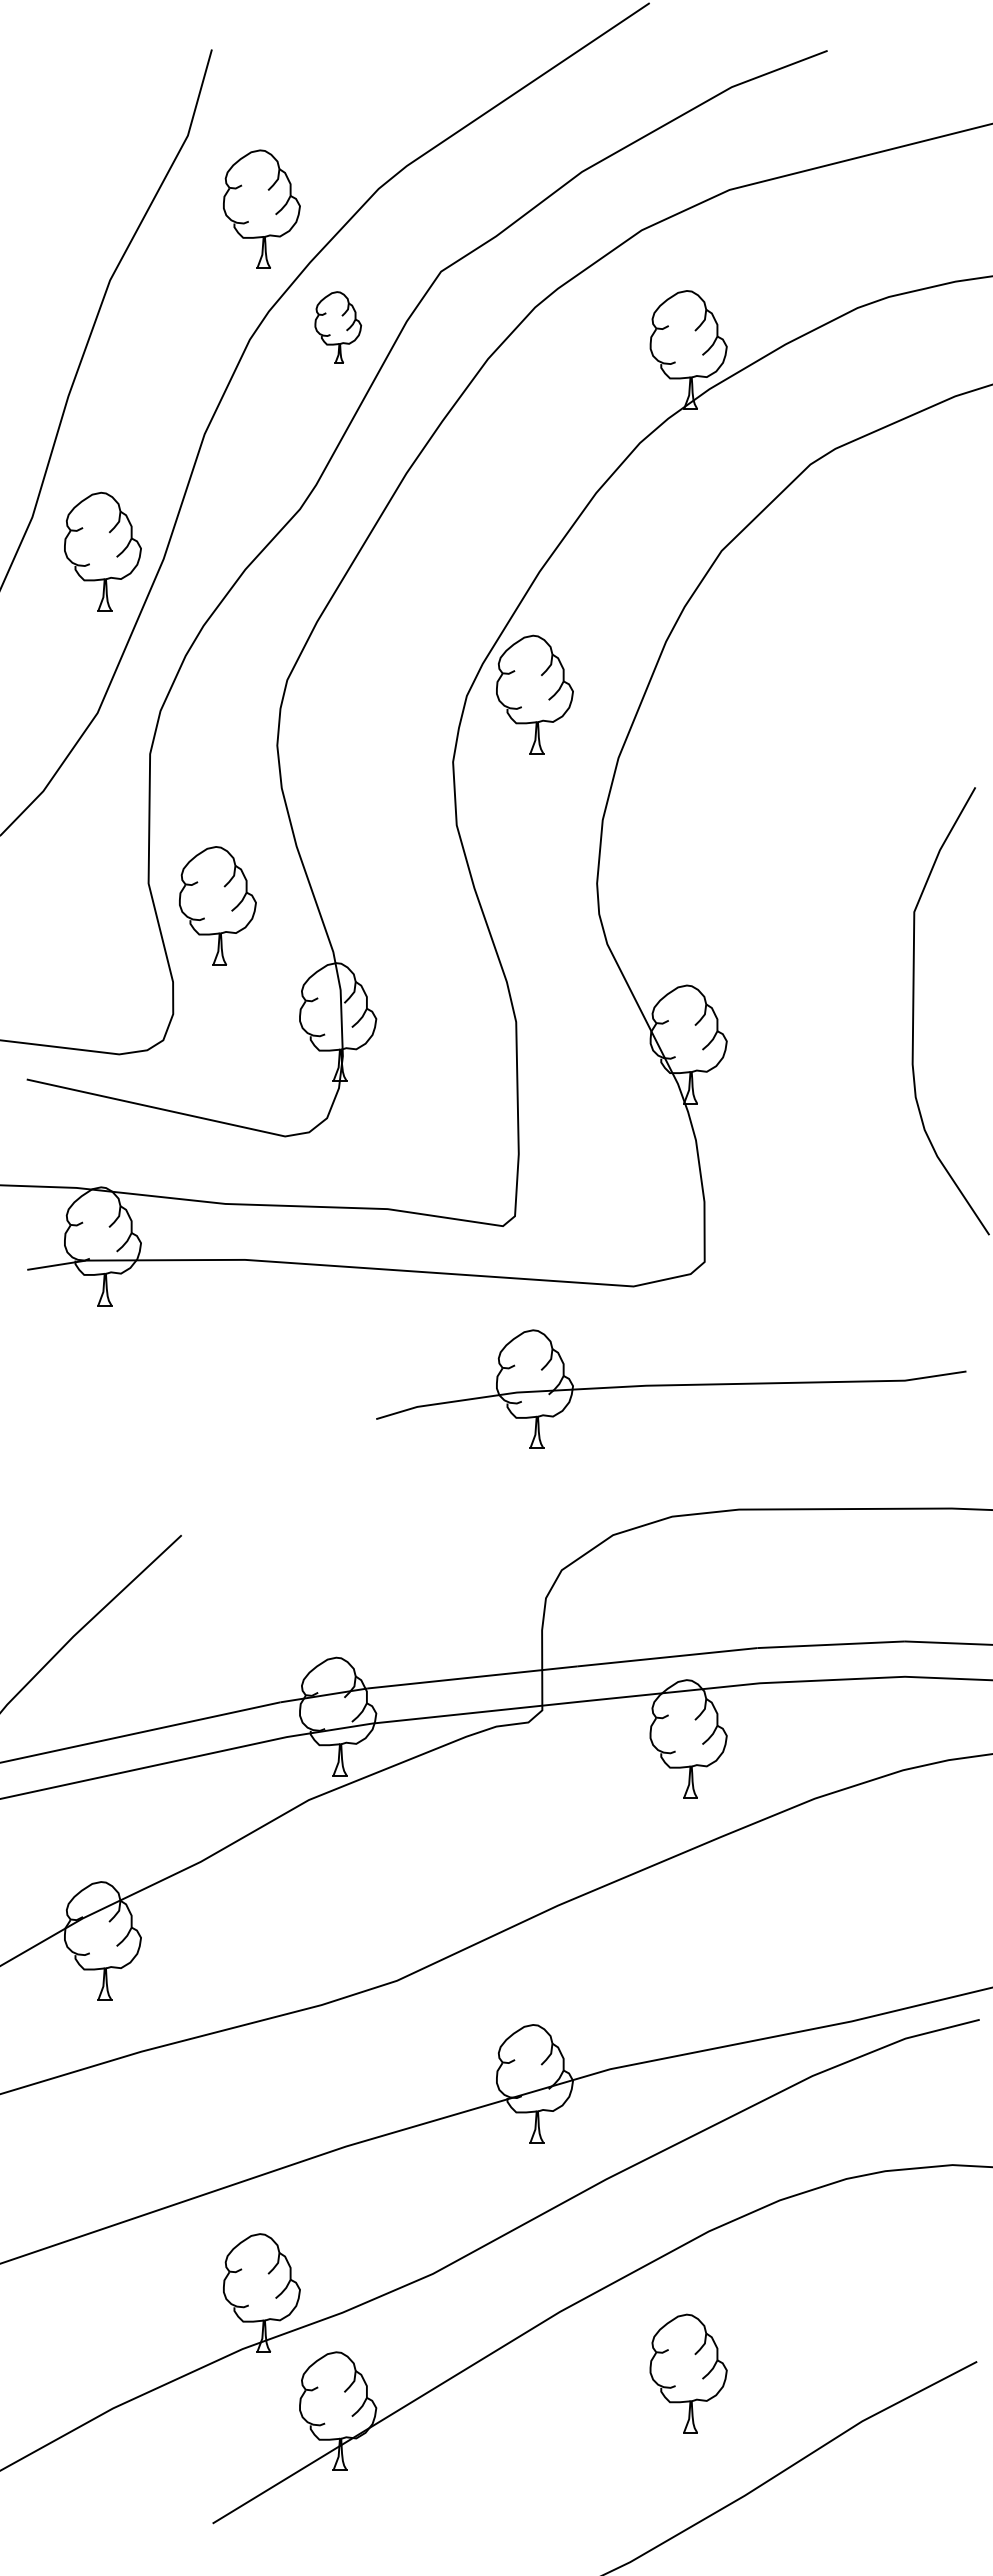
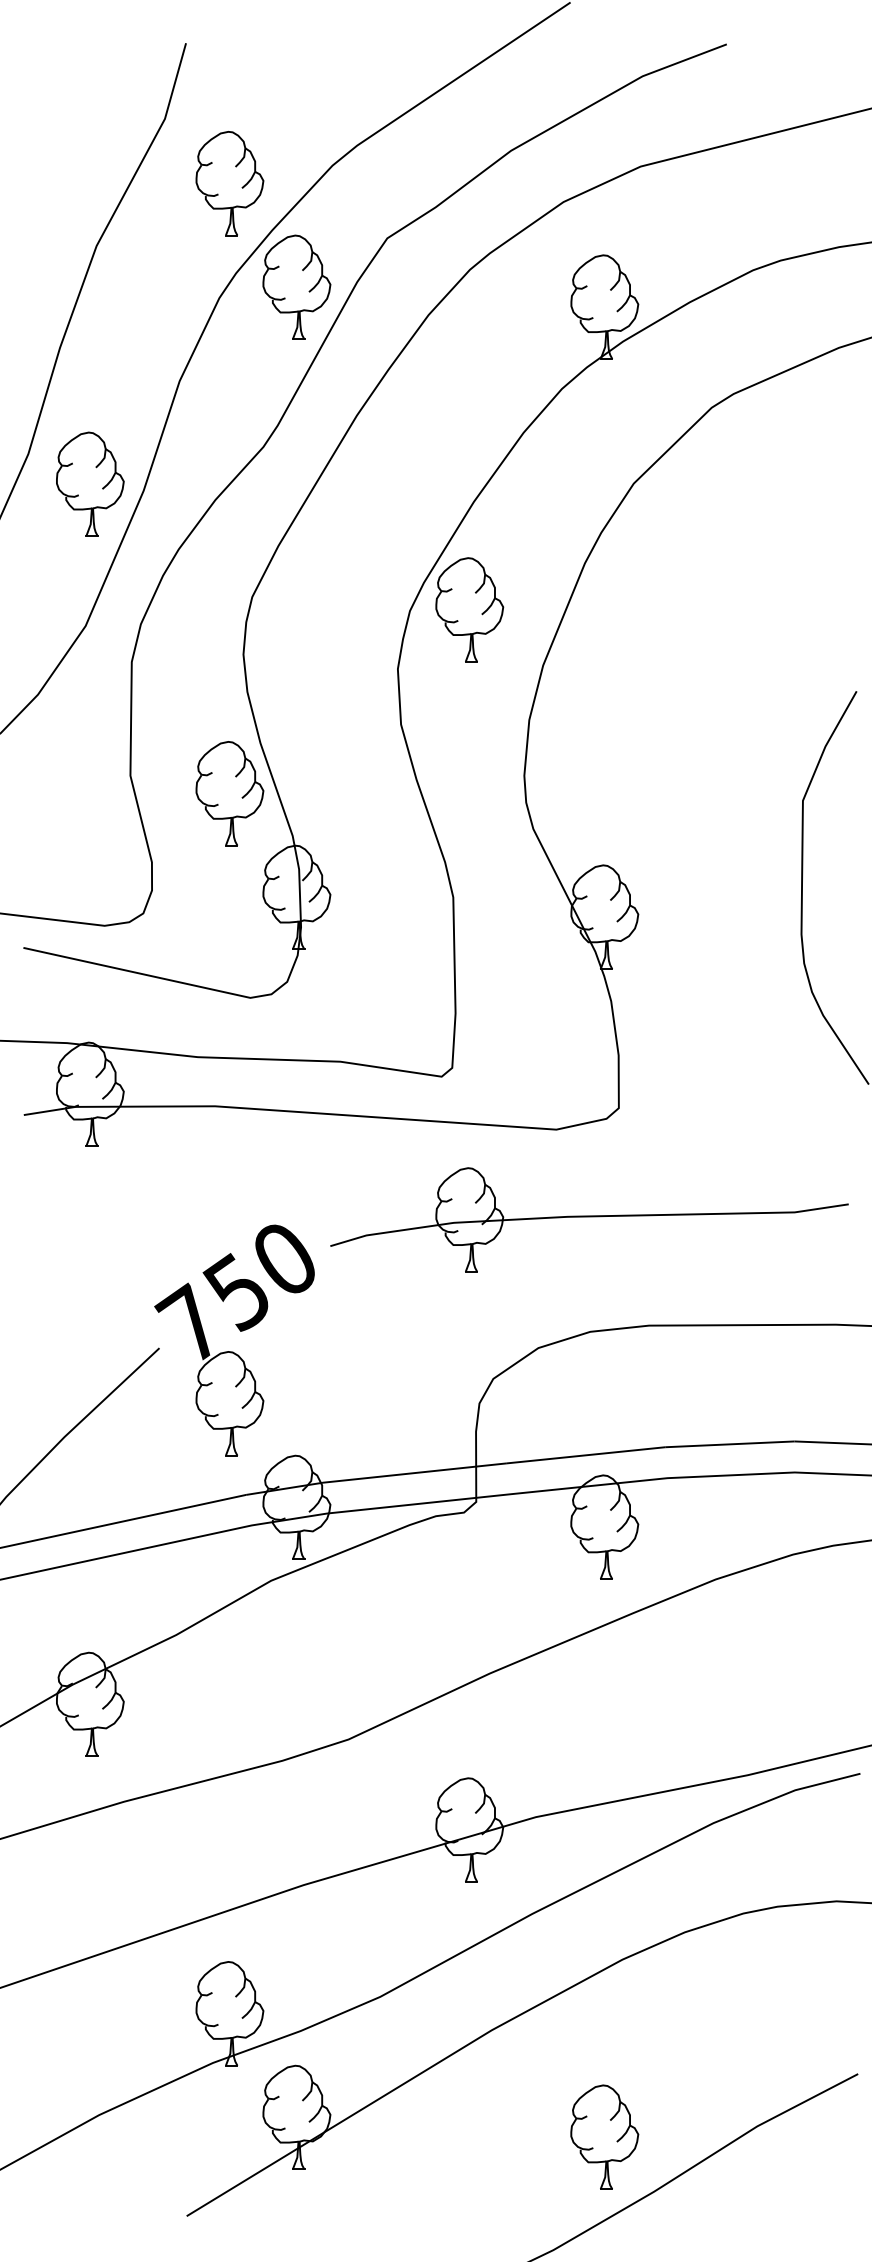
part: (338, 327) -> (297, 287), size x1.67
part: (217, 905) -> (229, 793), moved
part: (273, 1516) -> (240, 1331), added
part: (688, 2373) -> (604, 2137), moved

